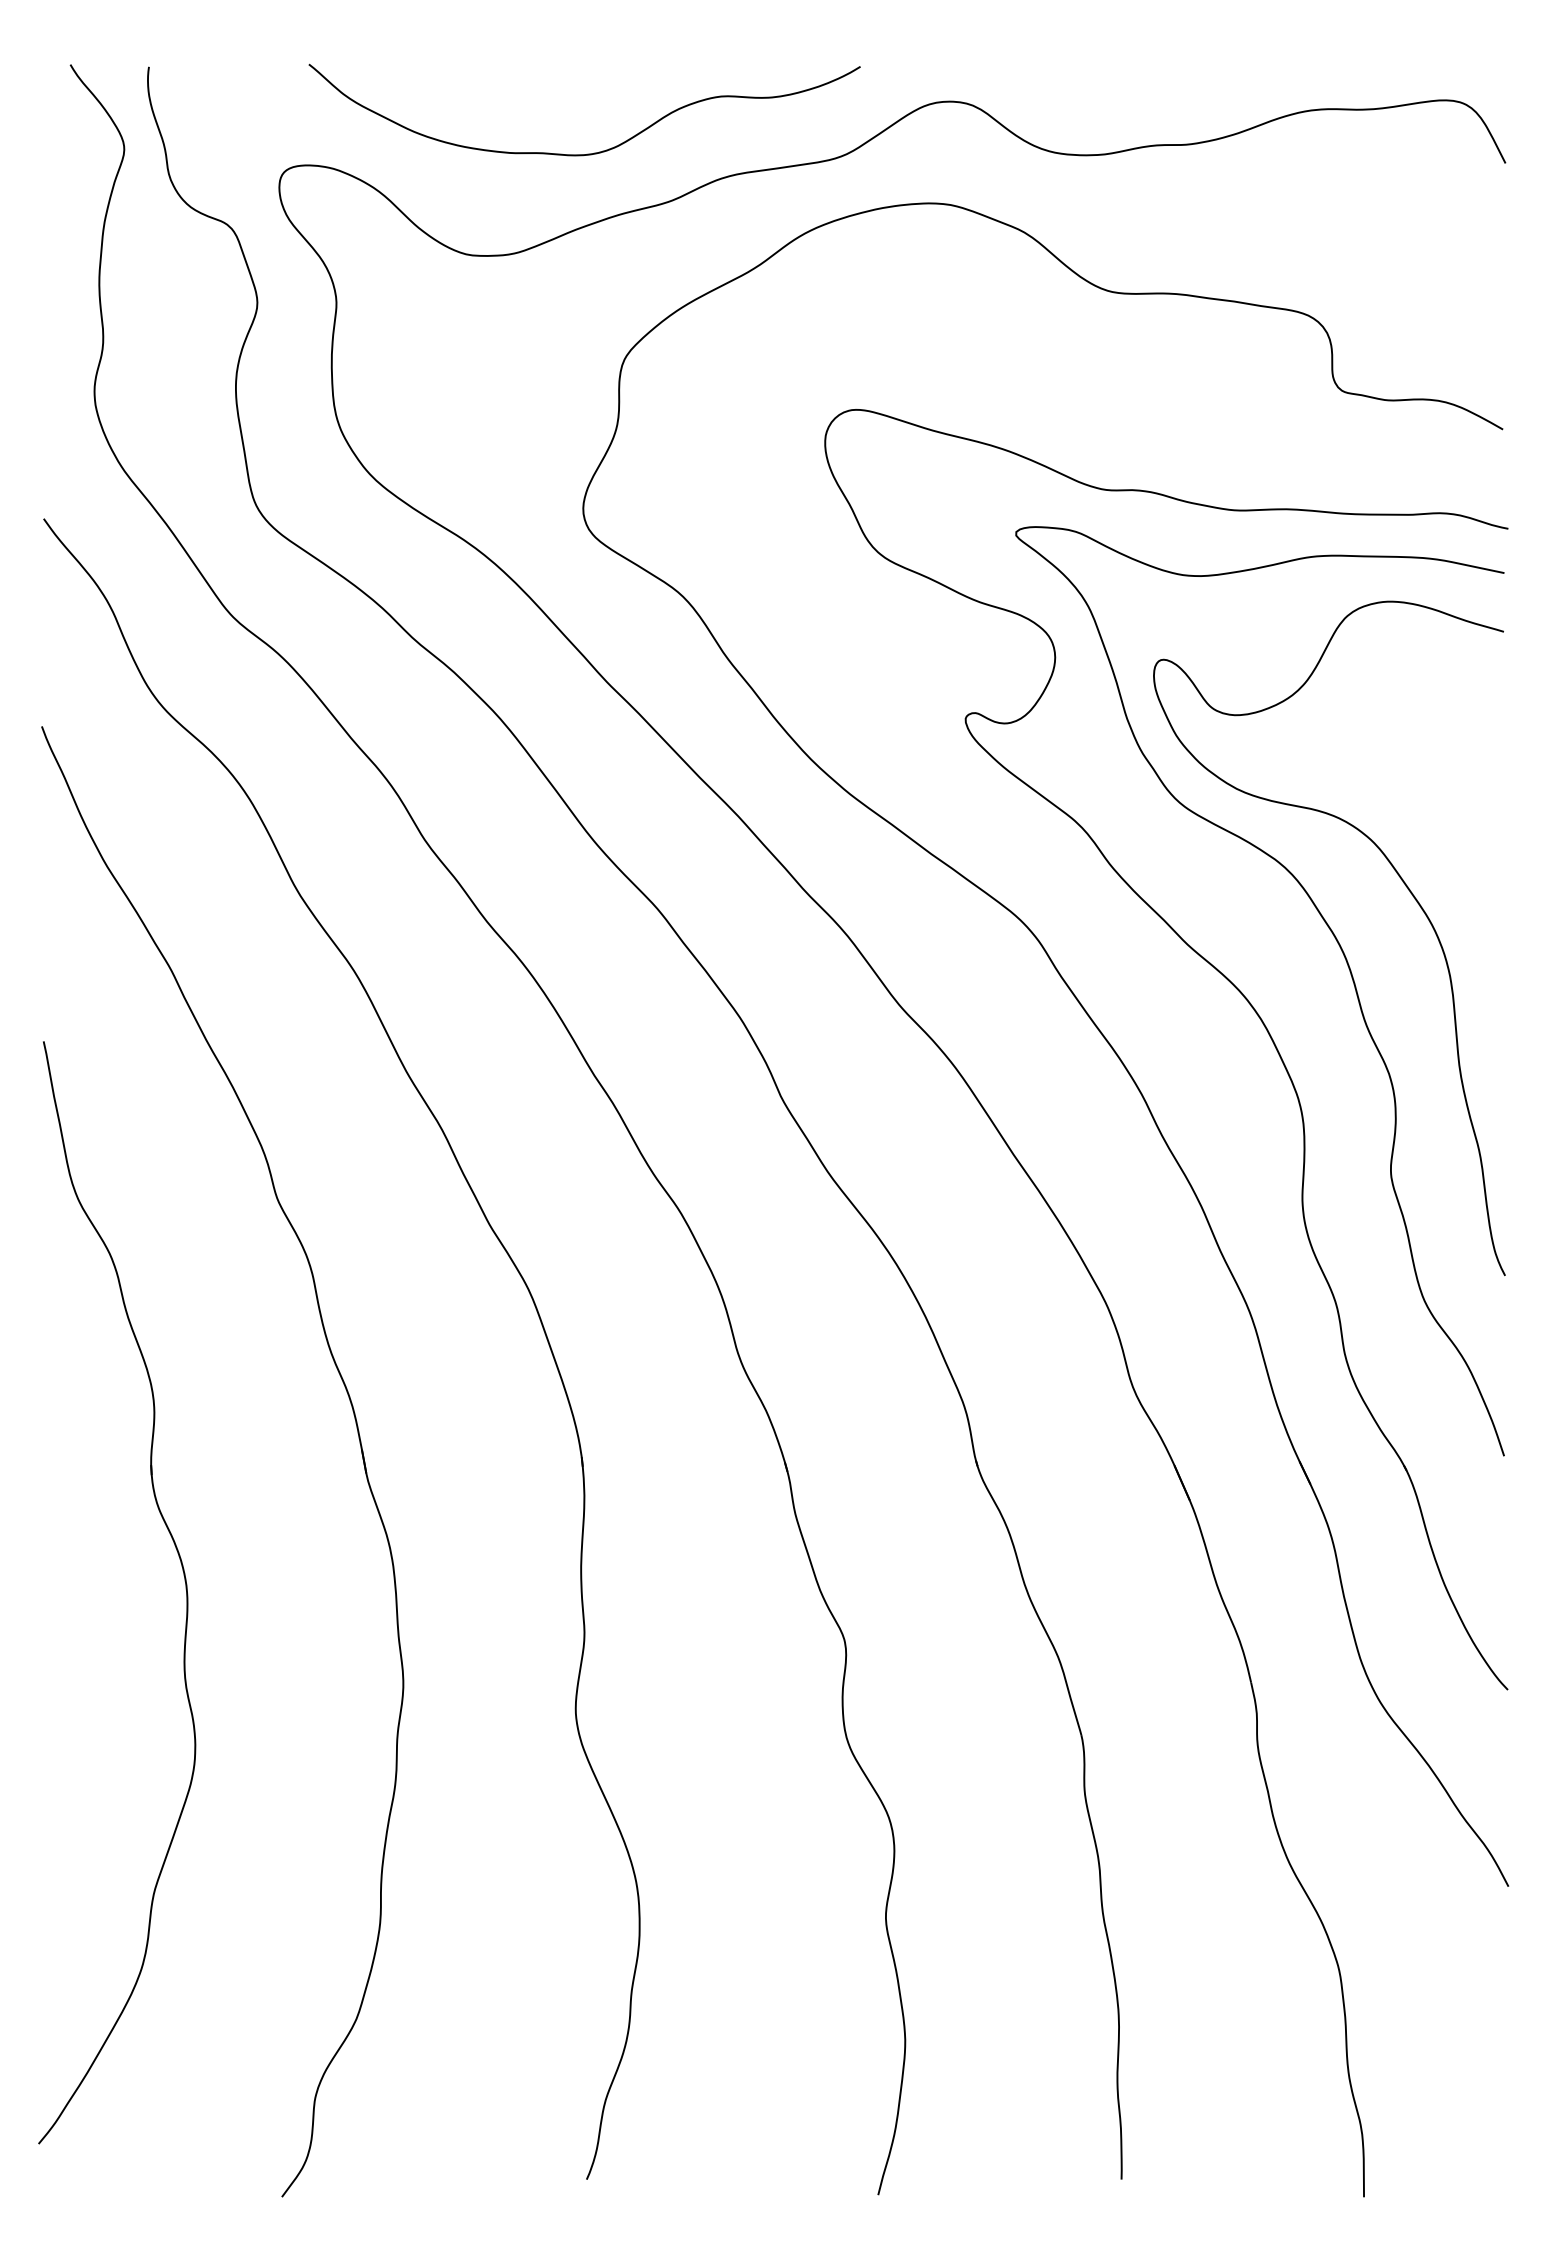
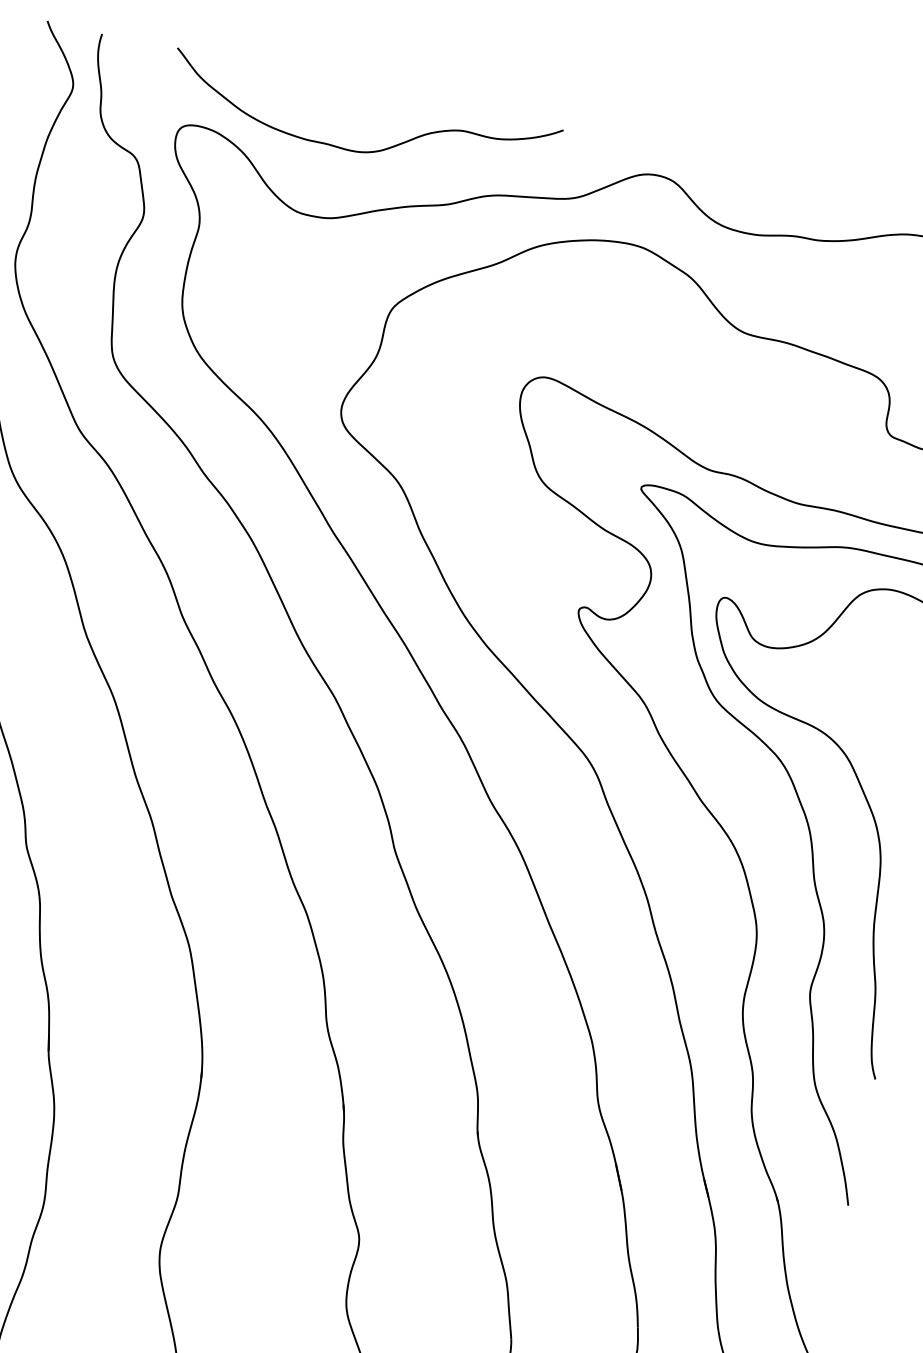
curve: (587, 153) -> (359, 151), moved

